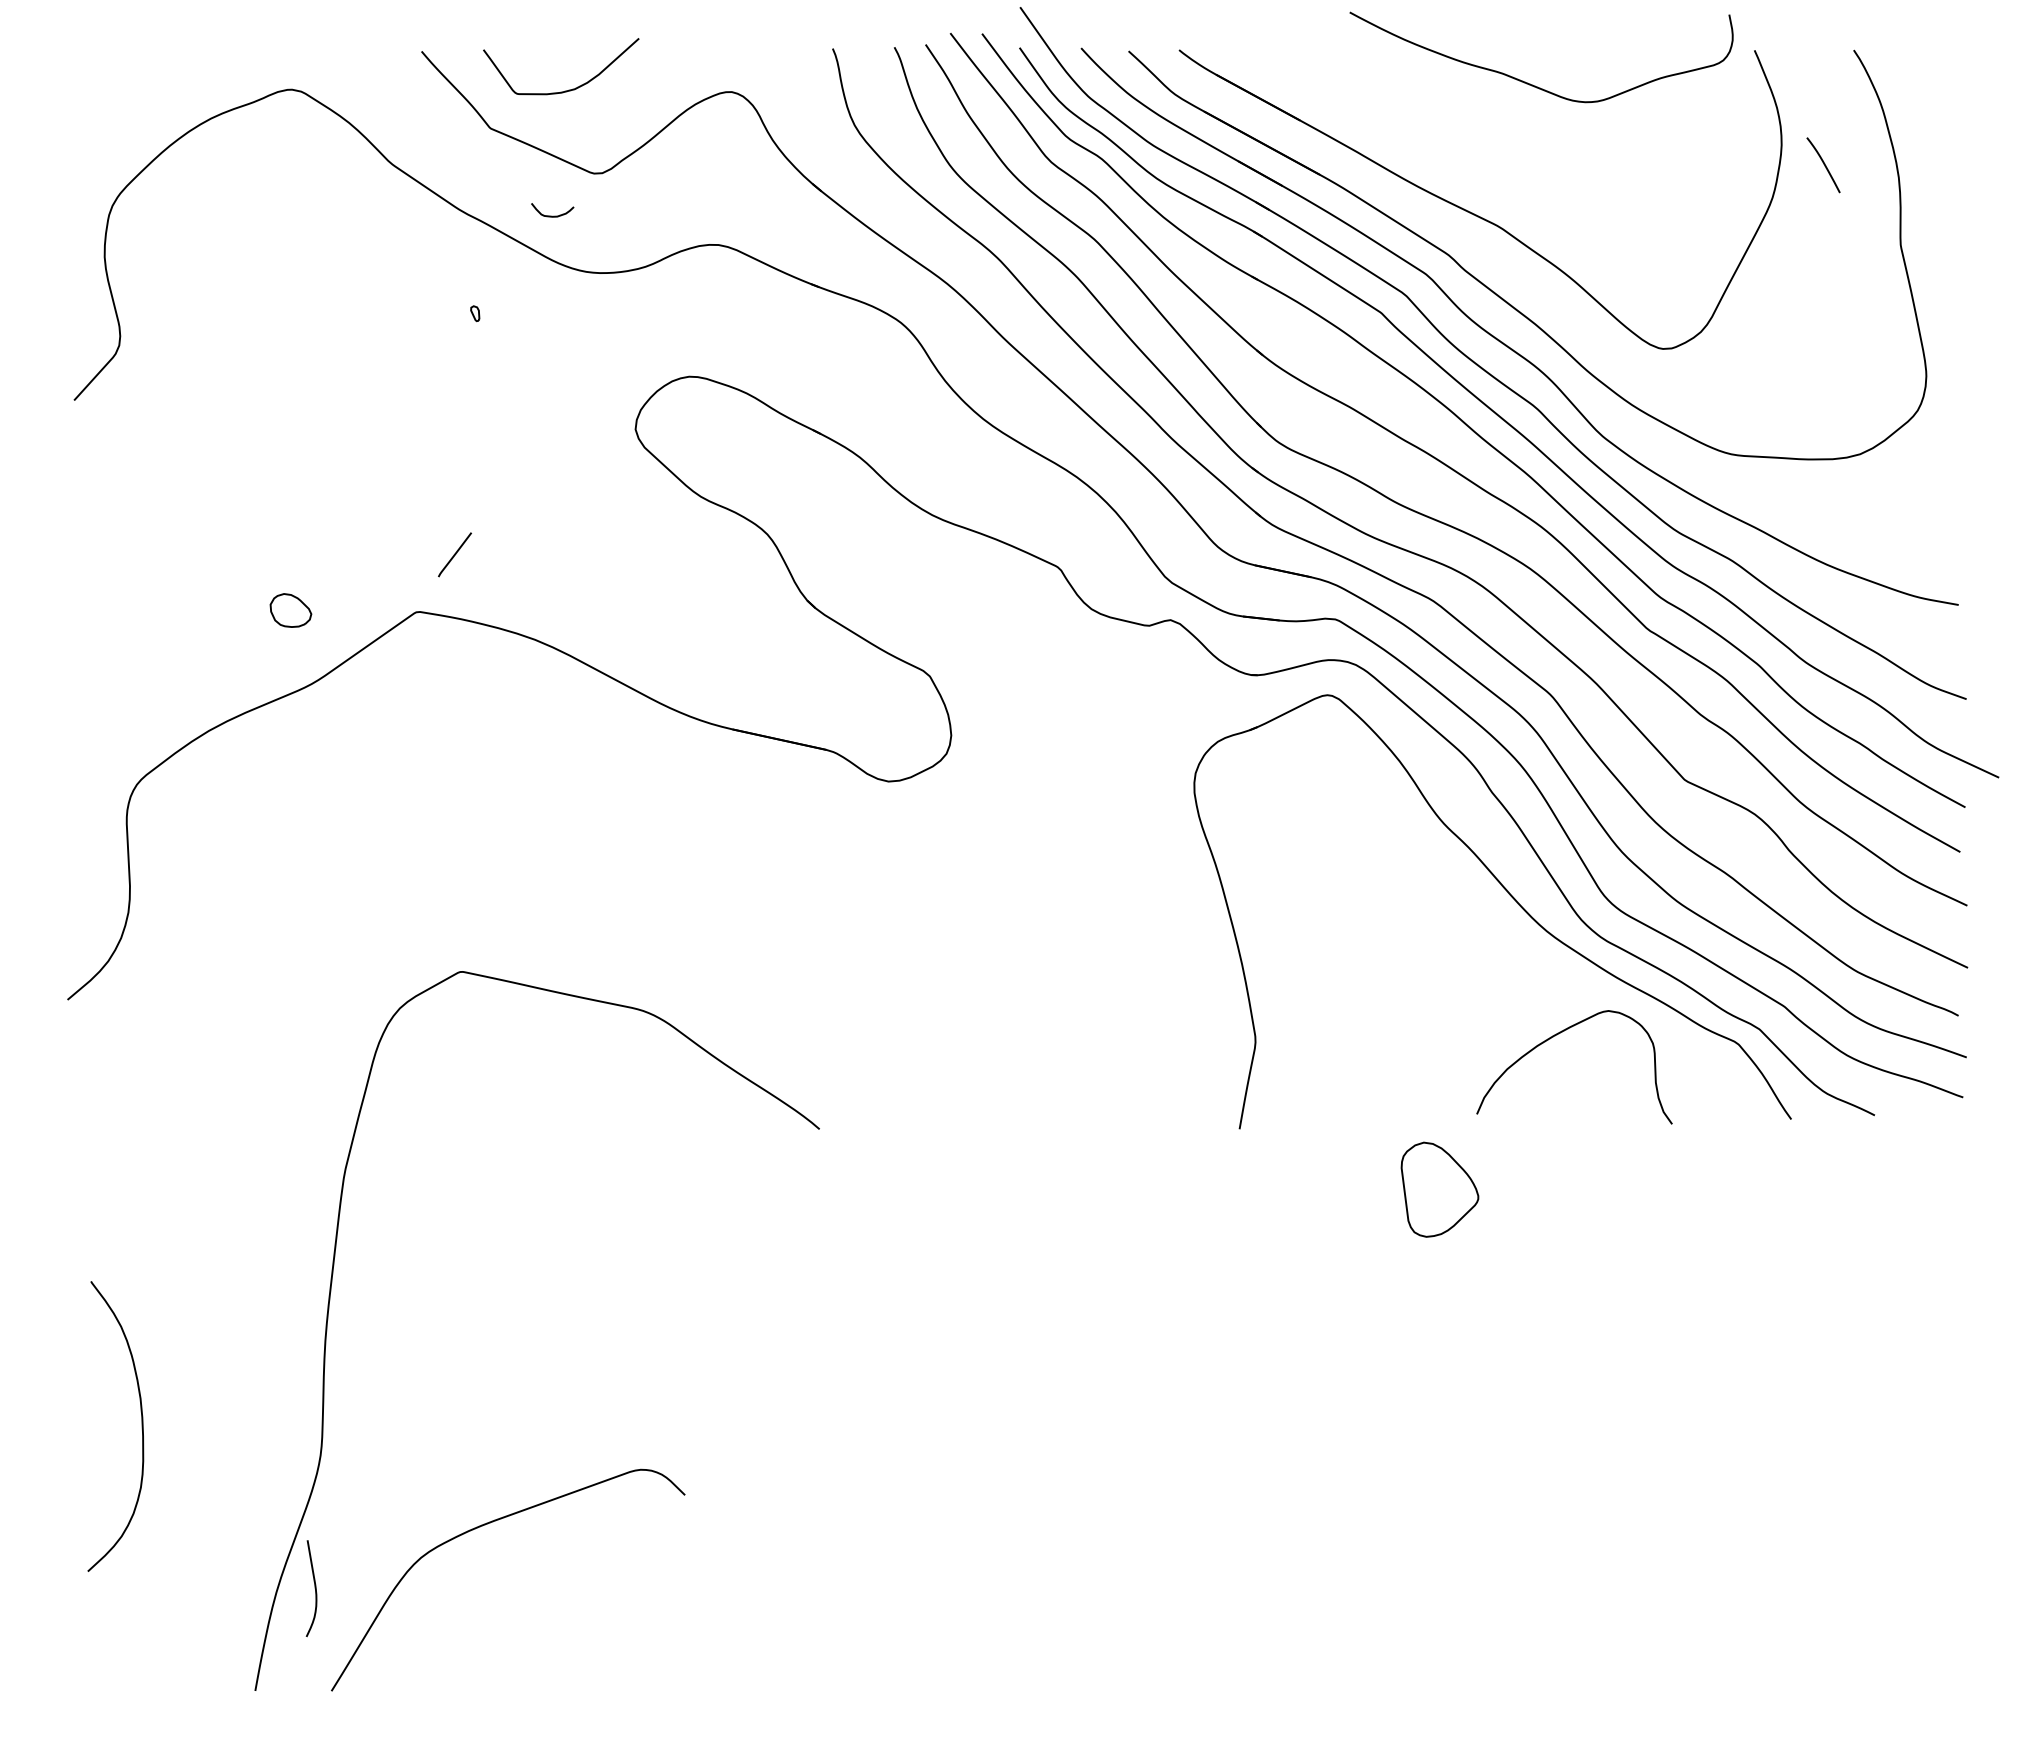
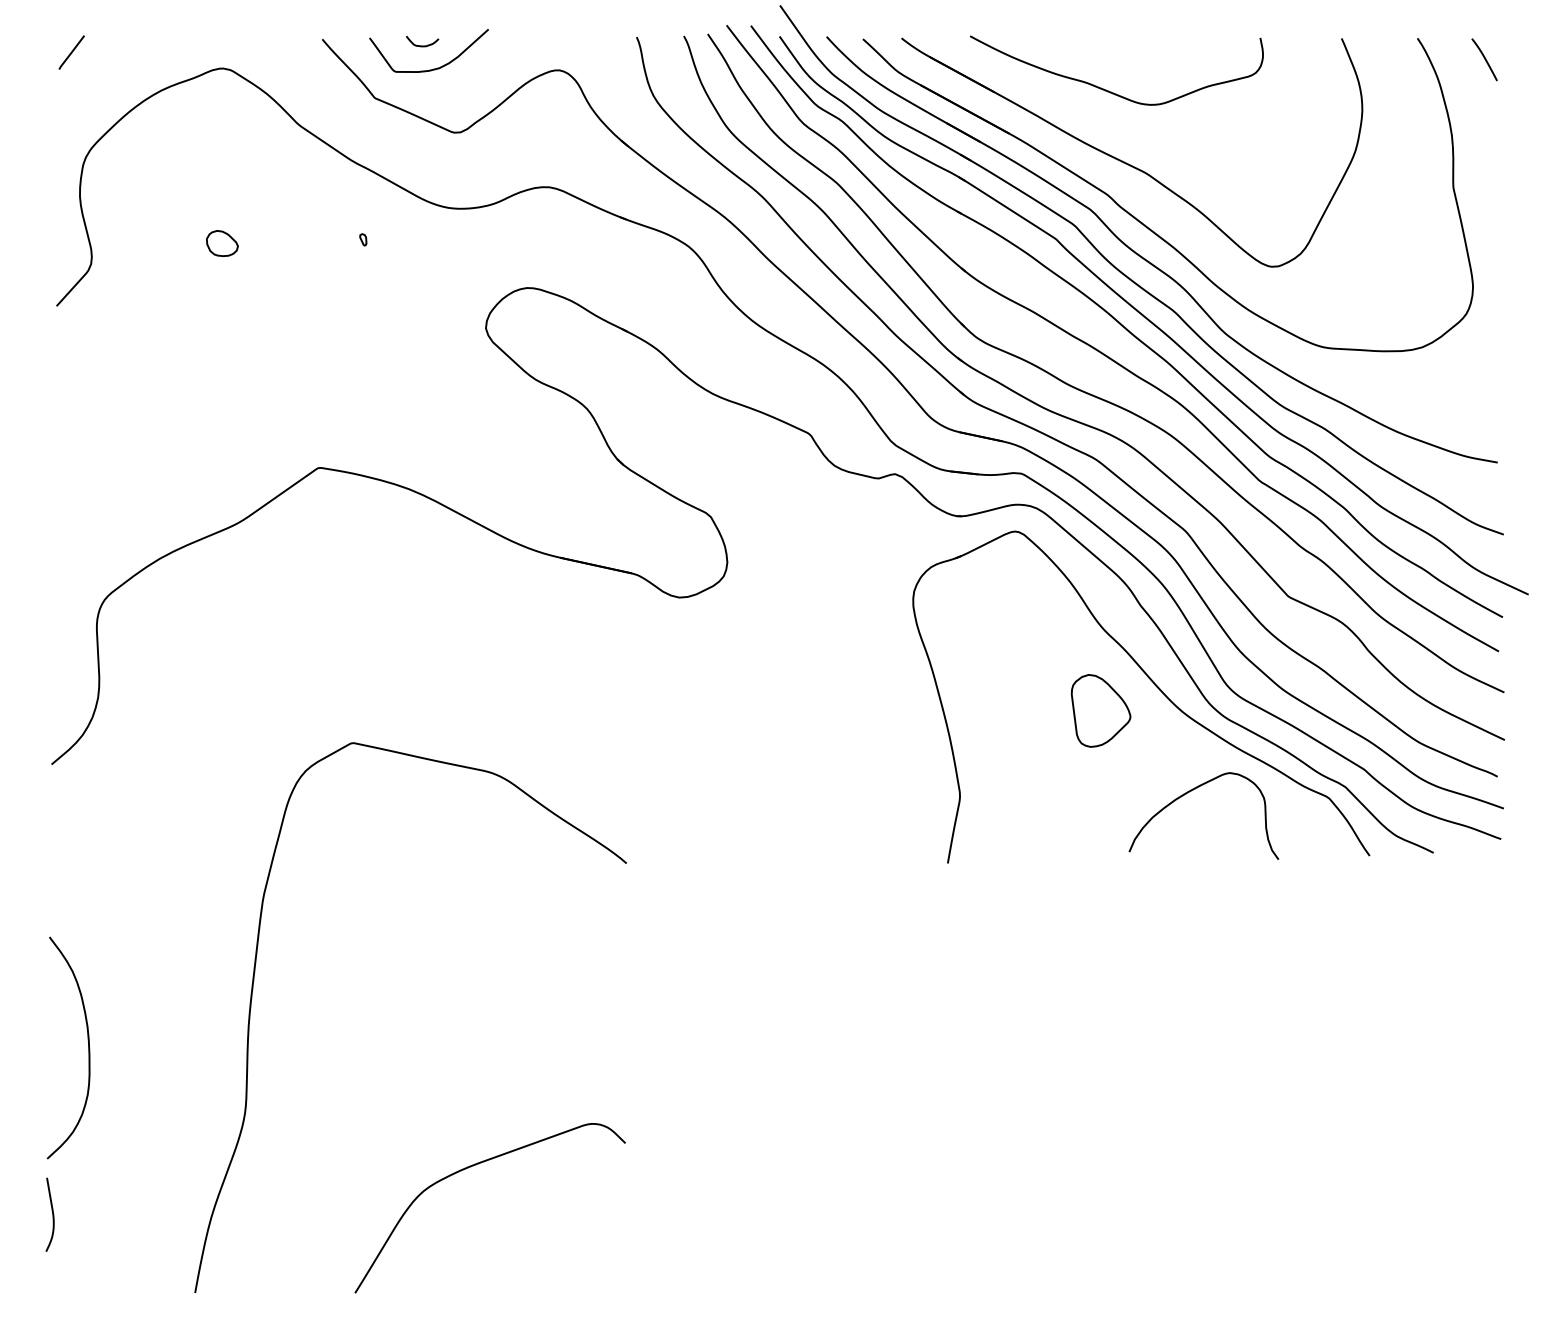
curve: (1530, 83) -> (1108, 90), moved
curve: (1823, 164) -> (1484, 59), moved
curve: (552, 215) -> (422, 45), moved
line: (454, 554) -> (71, 52), moved
part: (290, 610) -> (222, 243), moved
part: (1439, 1189) -> (1100, 710), moved
curve: (141, 1426) -> (88, 1047), moved
curve: (485, 1525) -> (472, 1166), moved
curve: (314, 1588) -> (52, 1214), moved

